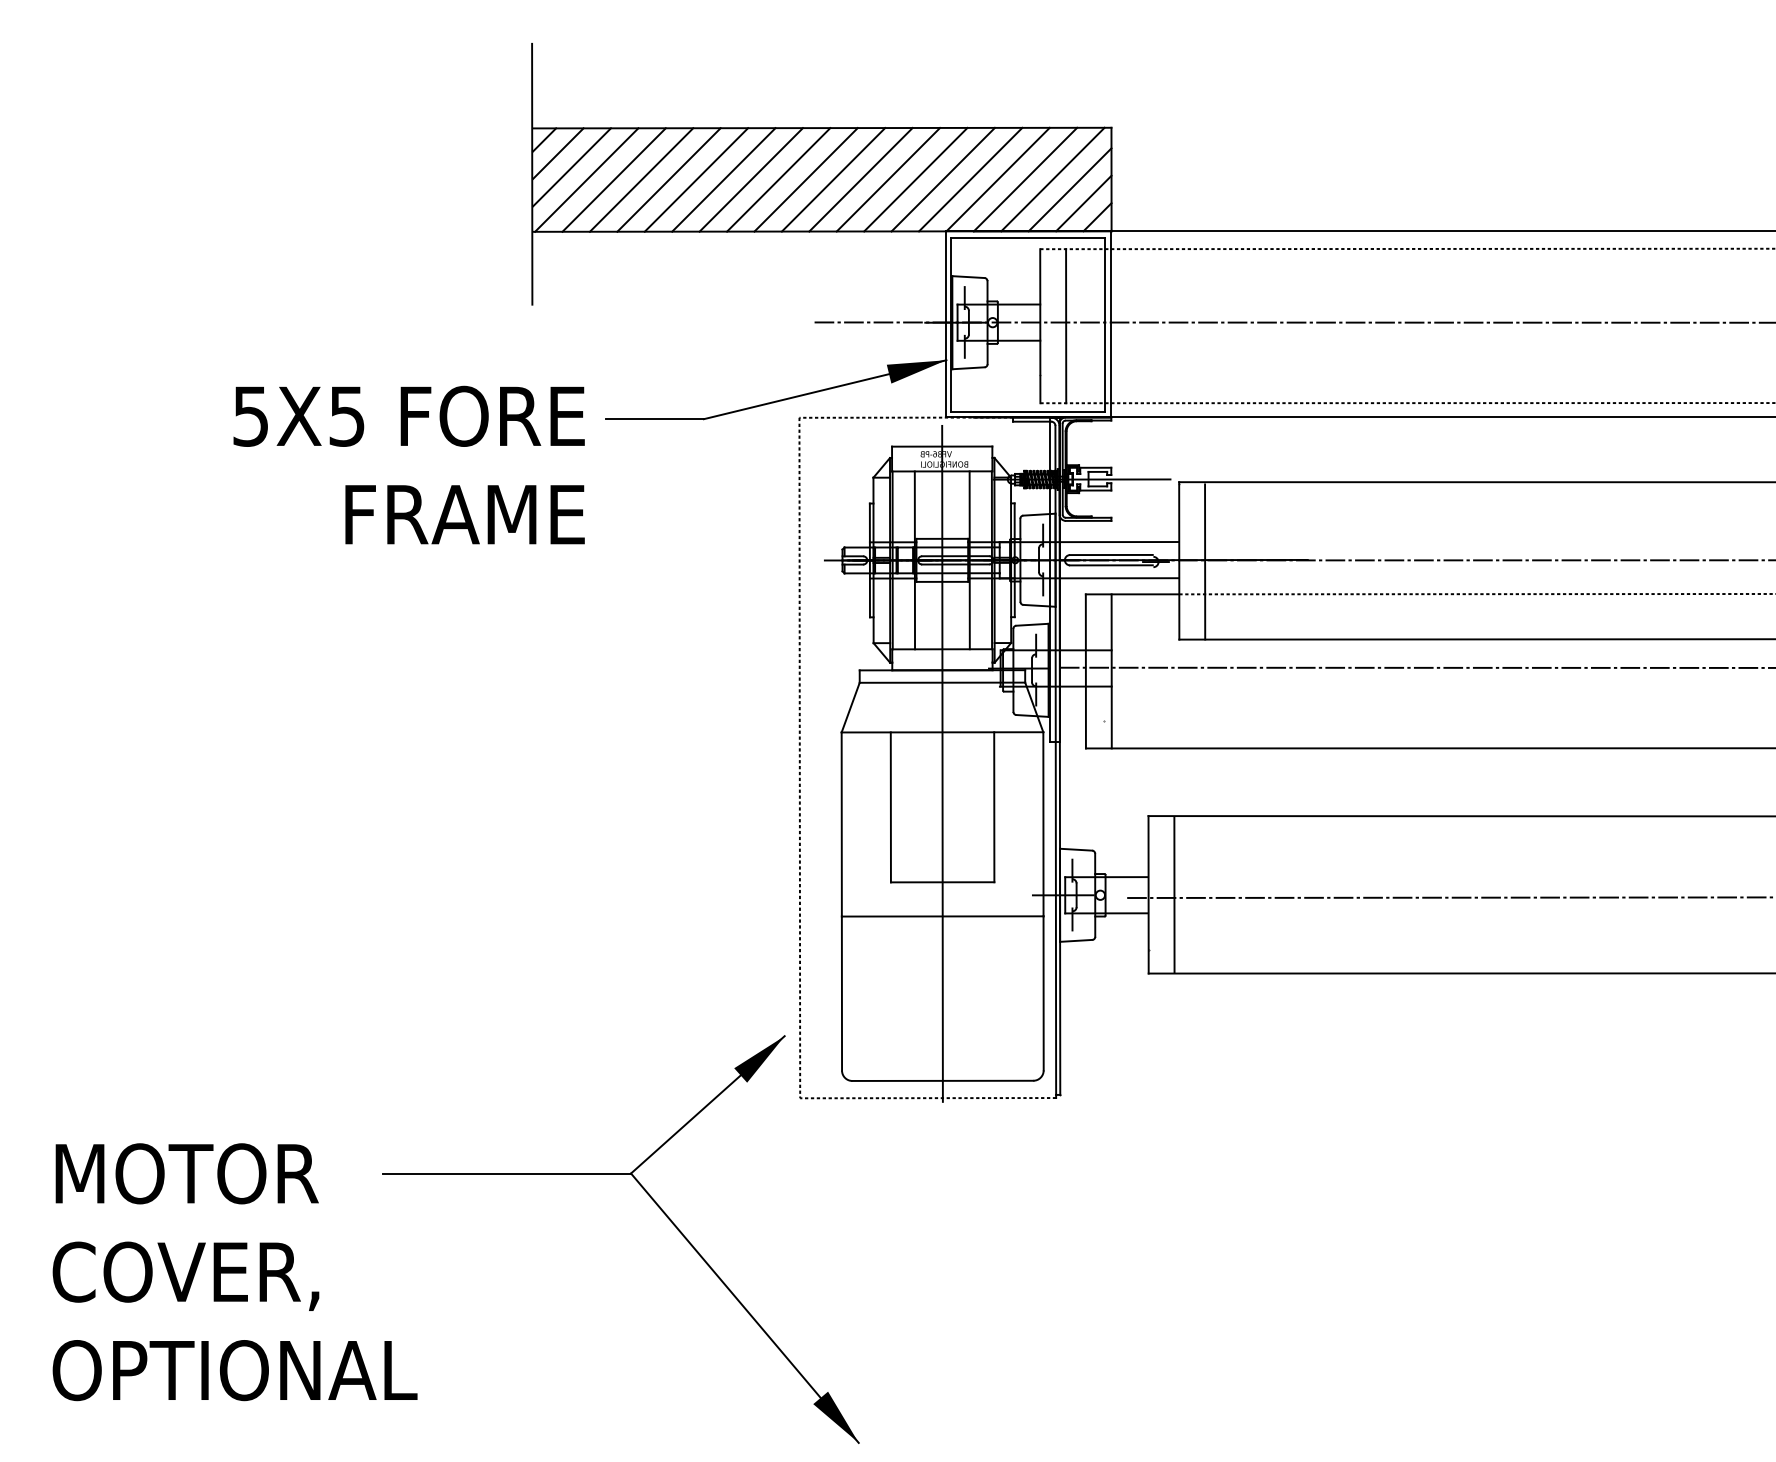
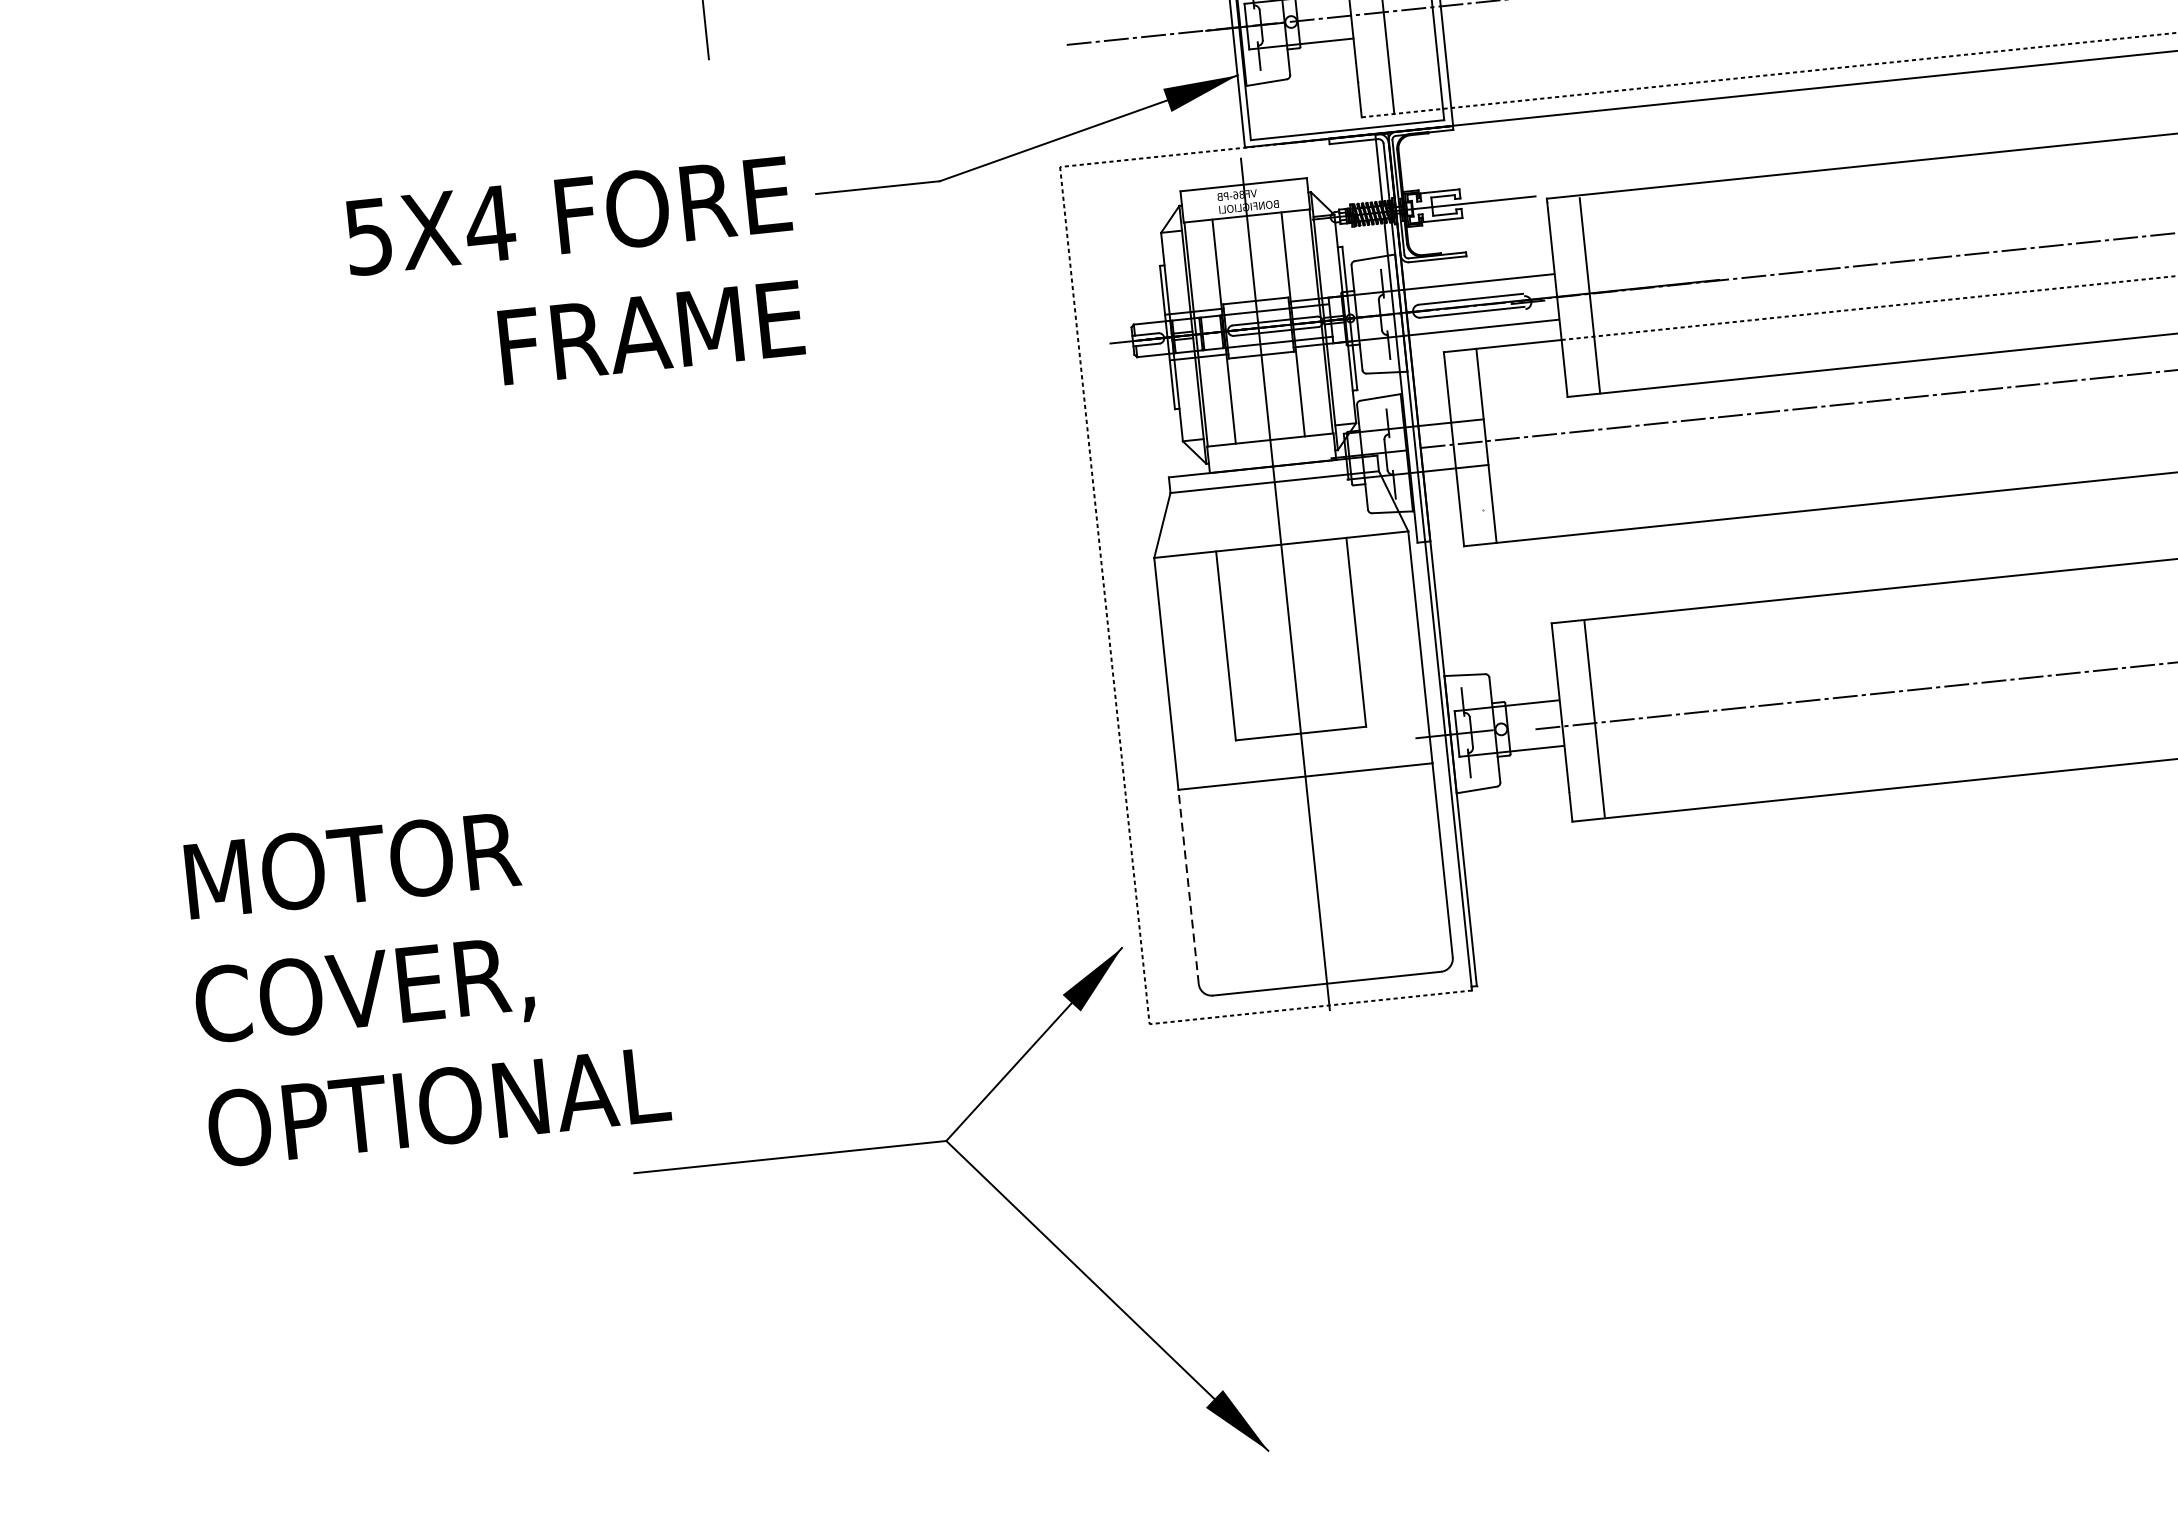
text: (346, 416) -> (489, 224), 5X5 -> 5X4
line: (841, 993) -> (1188, 886), solid -> dashed
text: (234, 1272) -> (425, 983), moved

